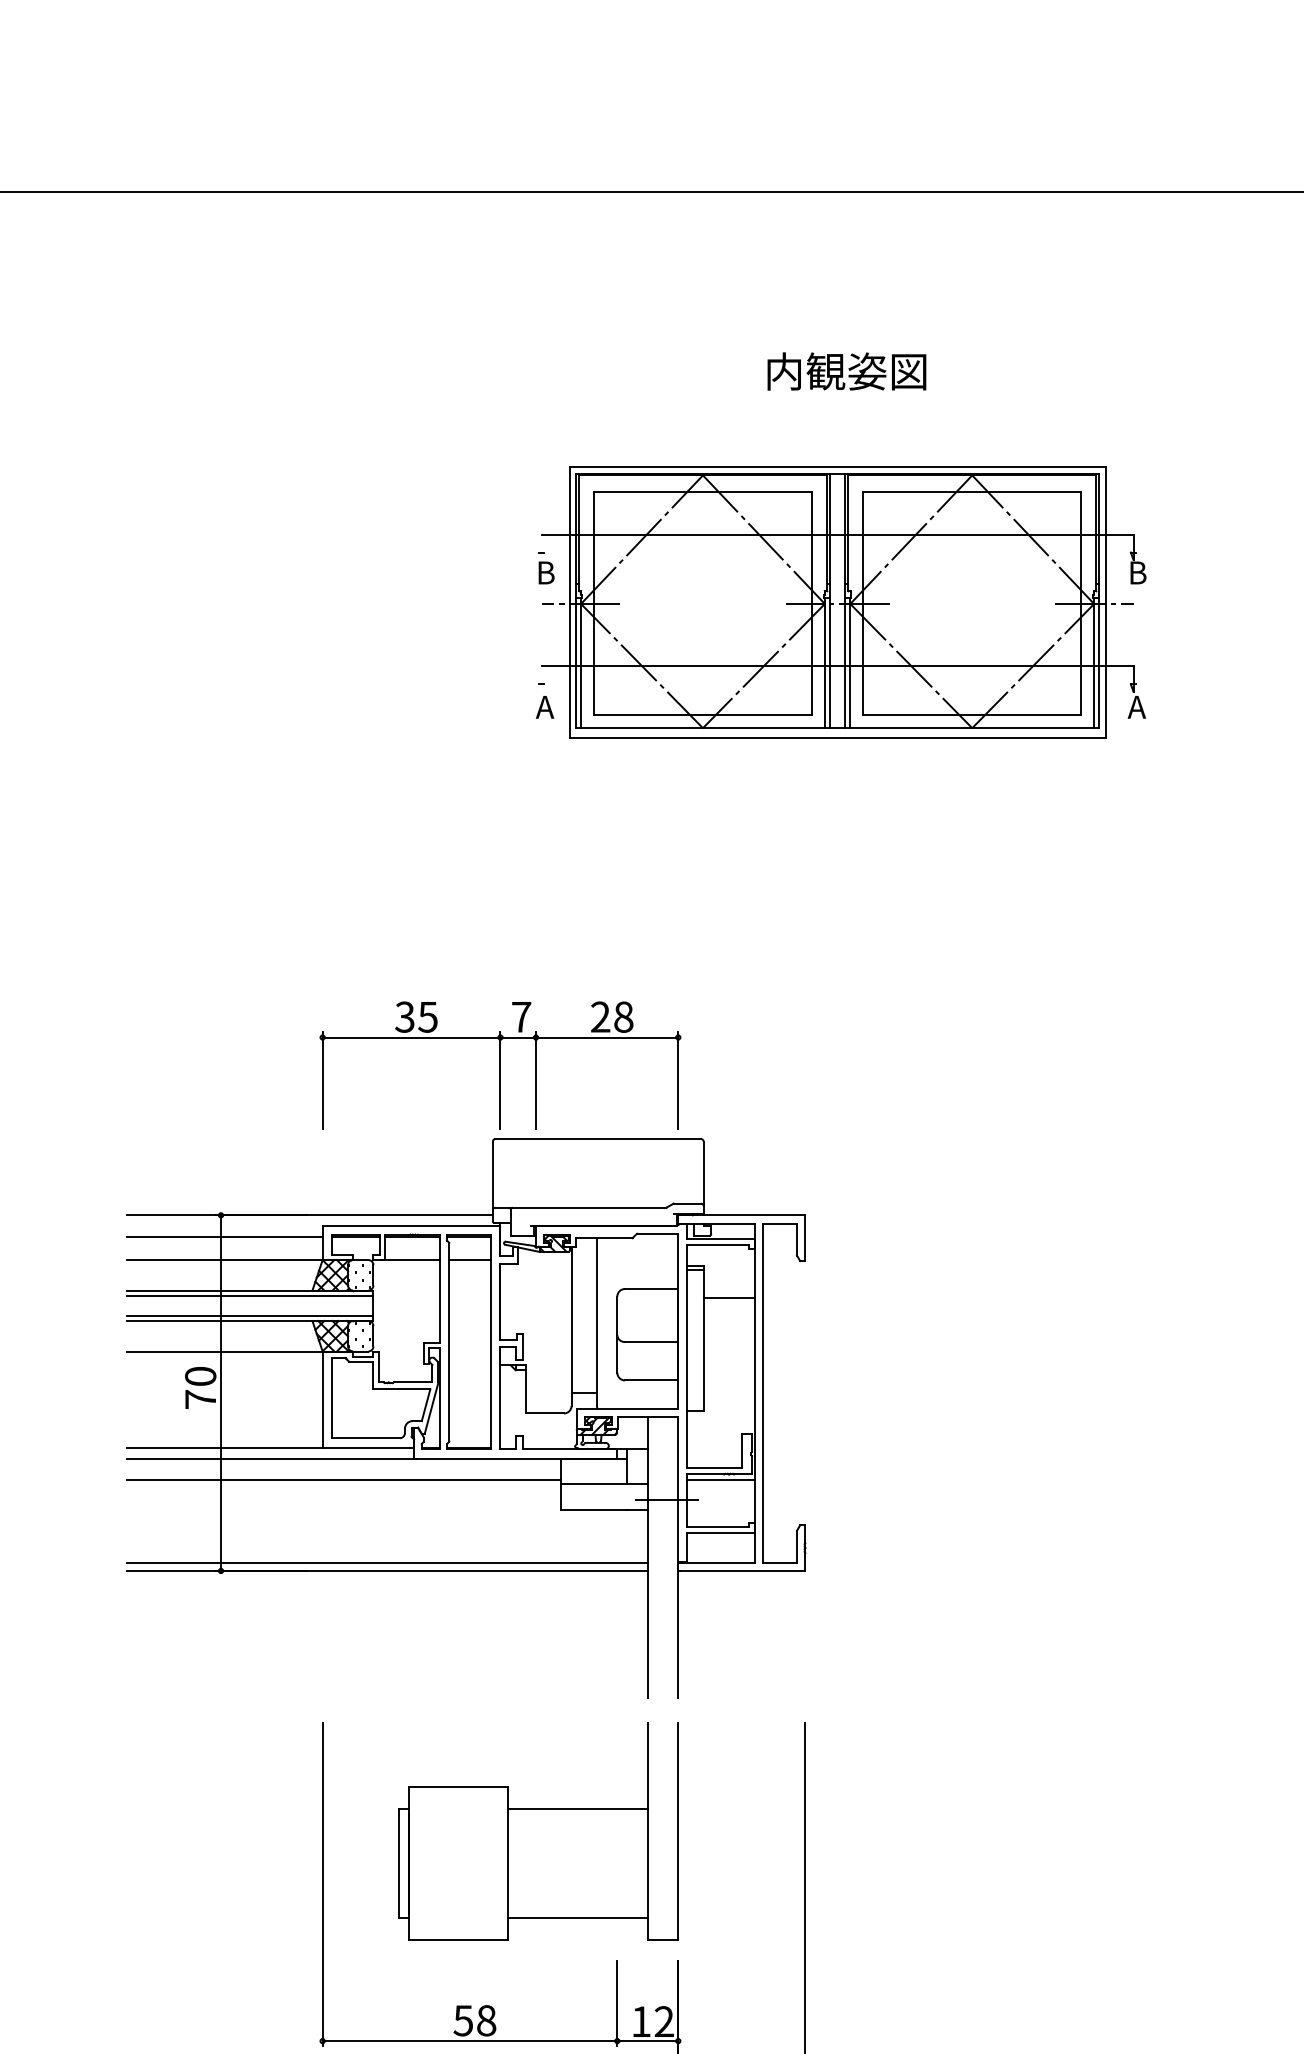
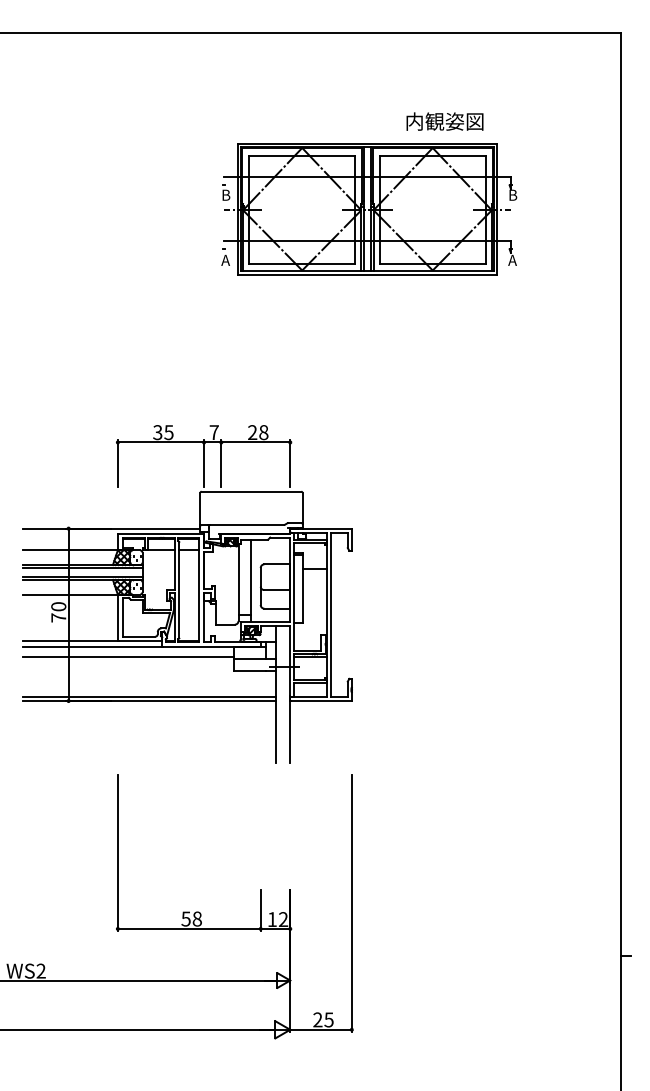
text: (845, 371) -> (444, 121), moved
part: (841, 602) -> (369, 209), moved
line: (224, 1237) -> (70, 539), removed
part: (538, 1831) -> (222, 827), removed

